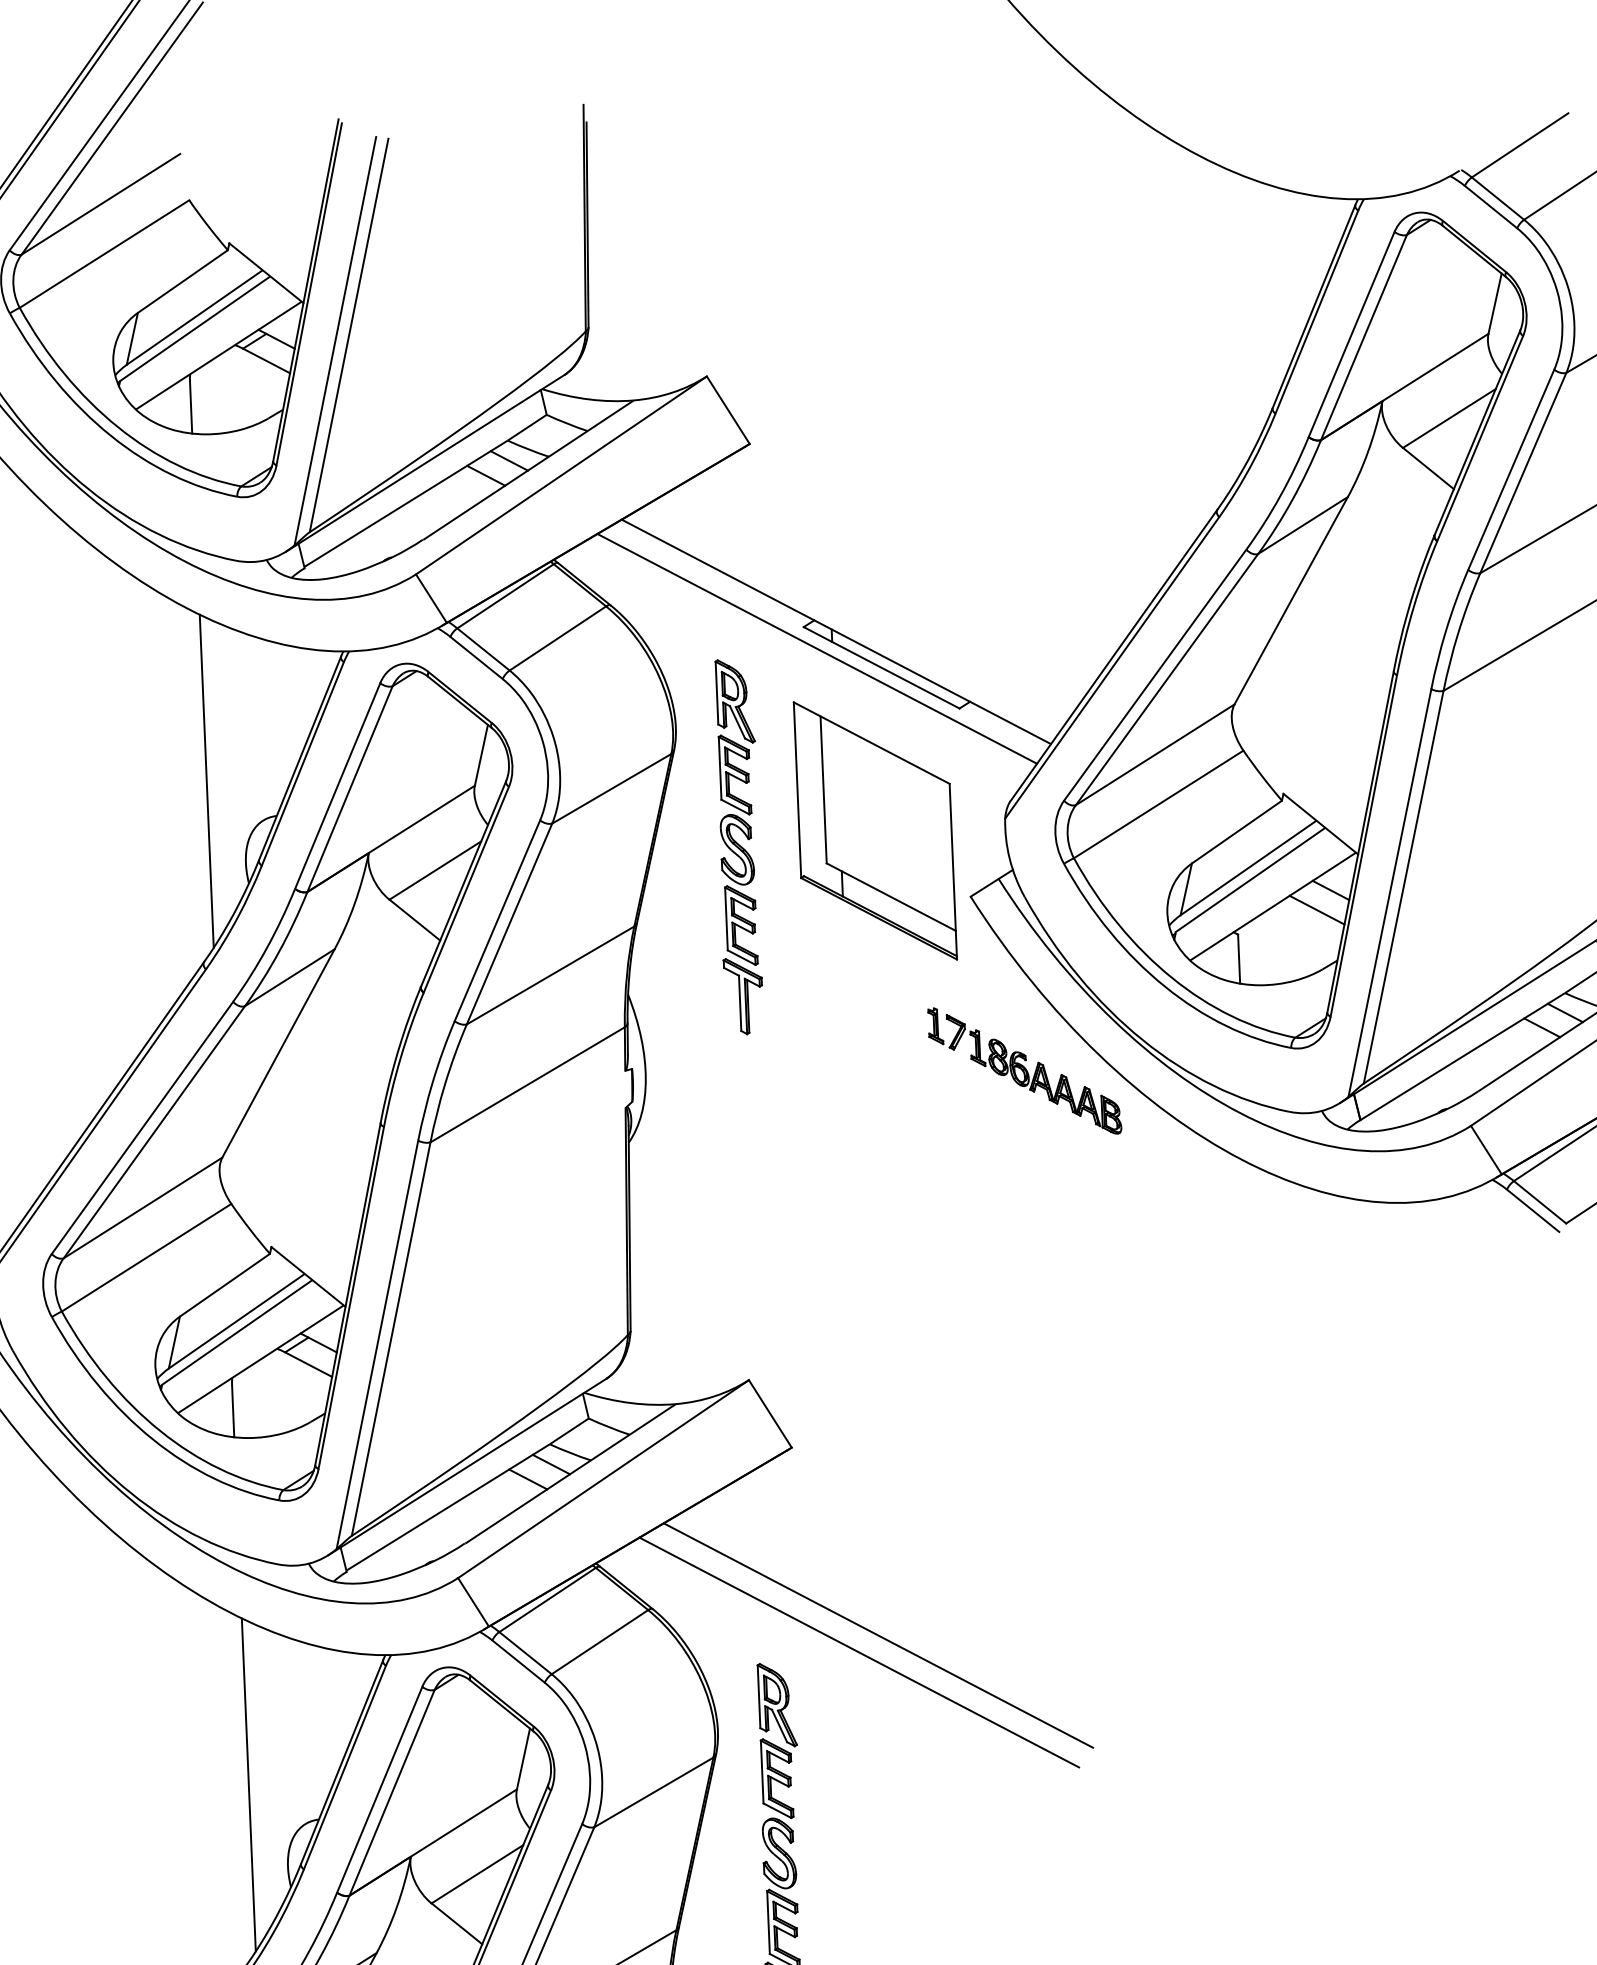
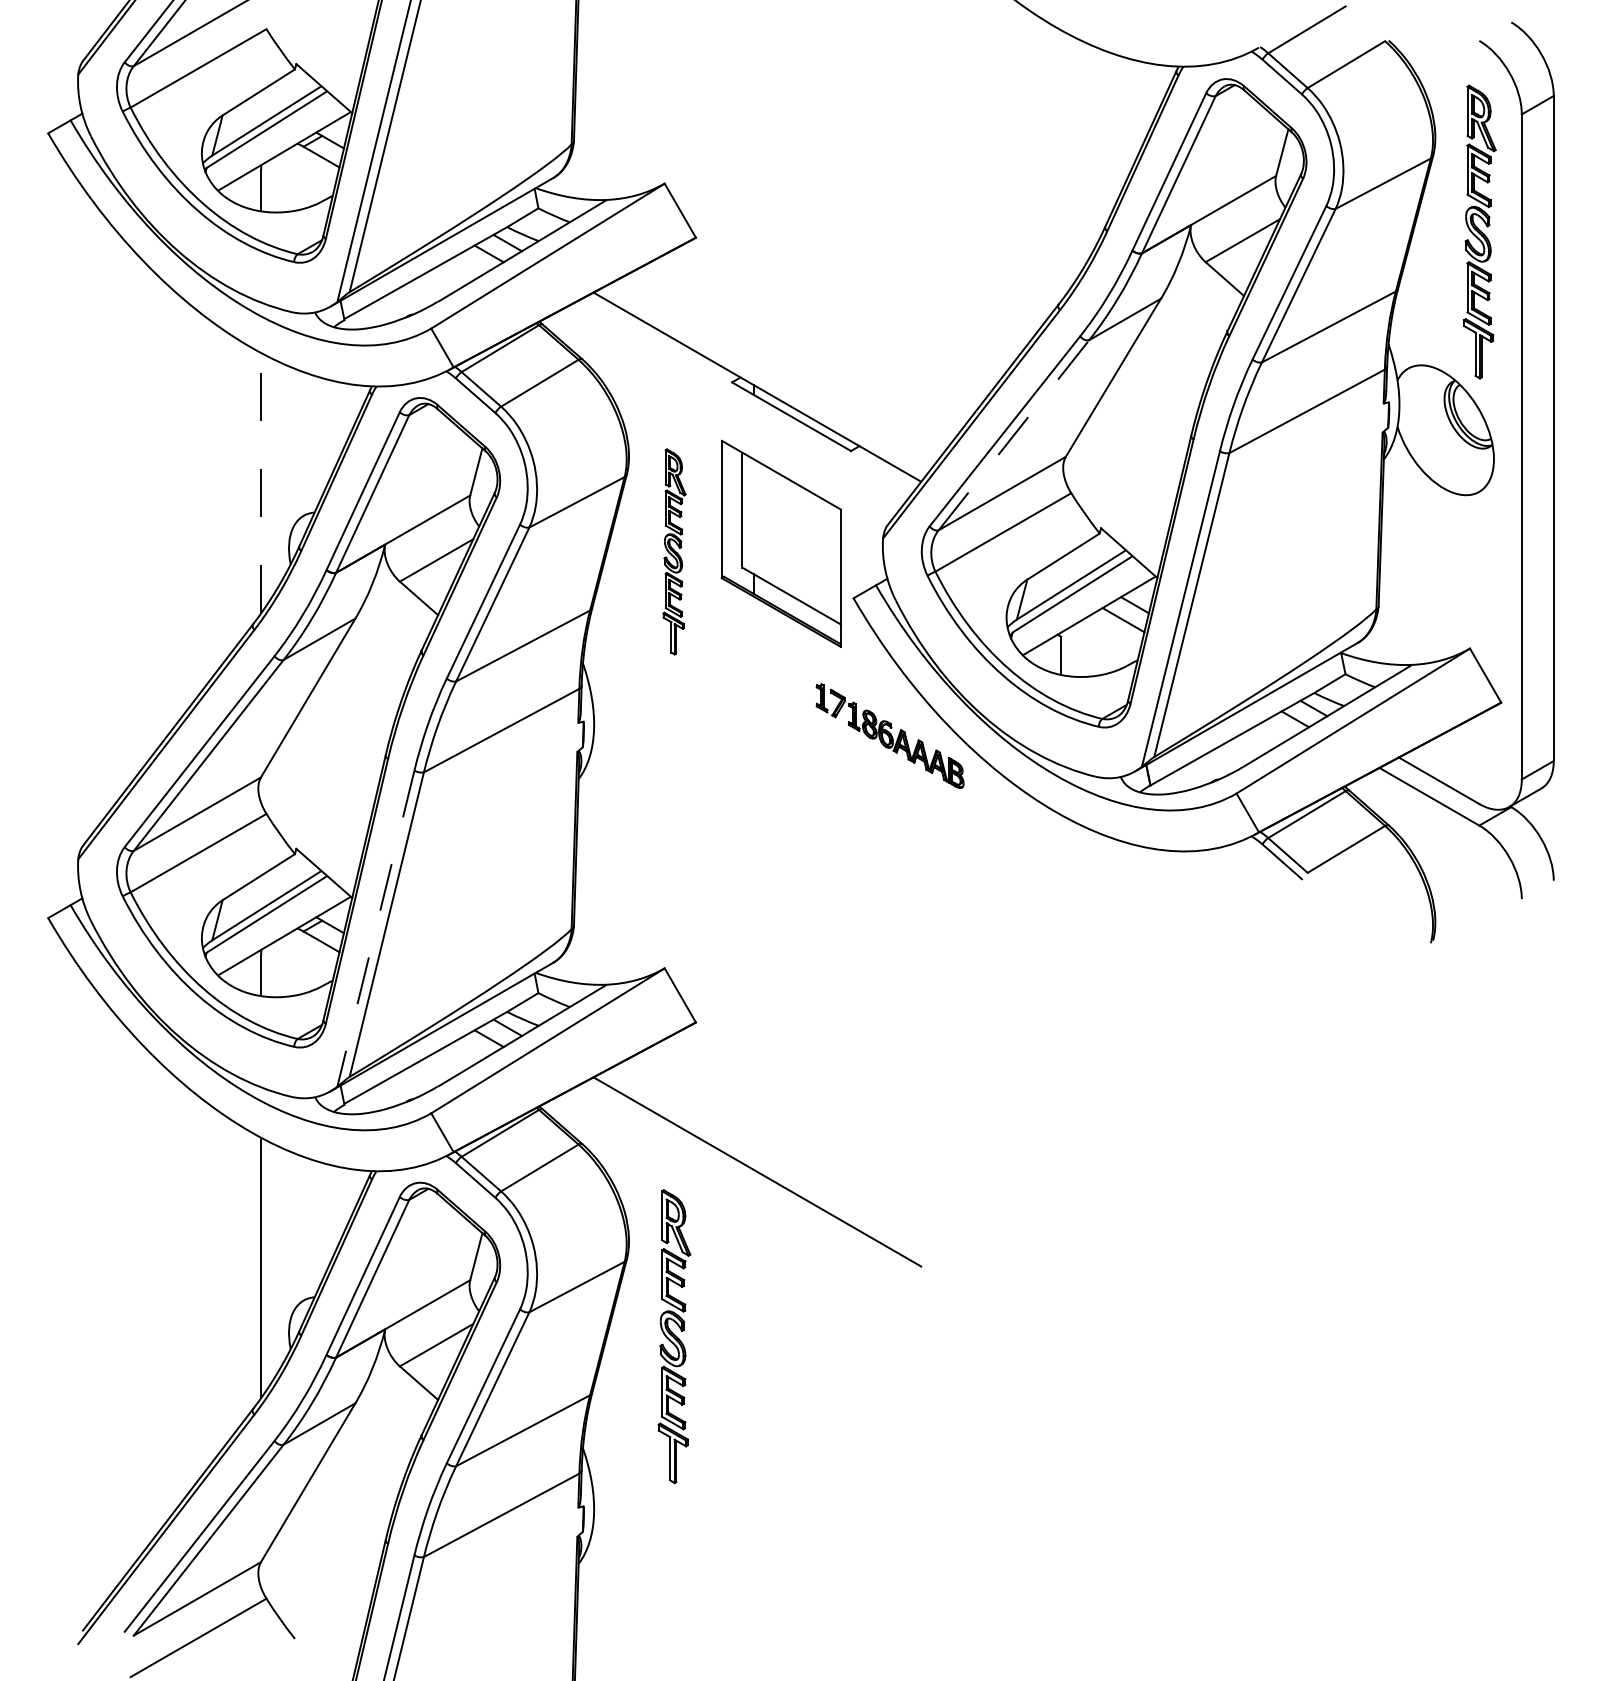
line: (816, 648) -> (741, 399), removed
line: (1167, 678) -> (1014, 434), solid -> dashed
line: (207, 780) -> (261, 482), solid -> dashed
part: (739, 846) -> (674, 551), size x0.7
line: (376, 1344) -> (375, 928), solid -> dashed
line: (858, 1652) -> (741, 1184), removed

